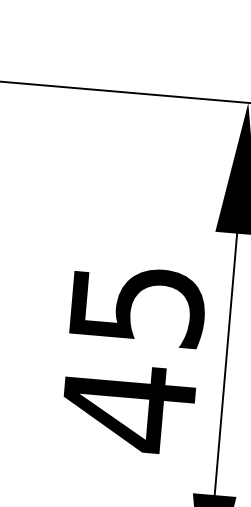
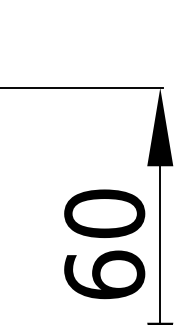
text: (132, 358) -> (104, 245), 45 -> 60

